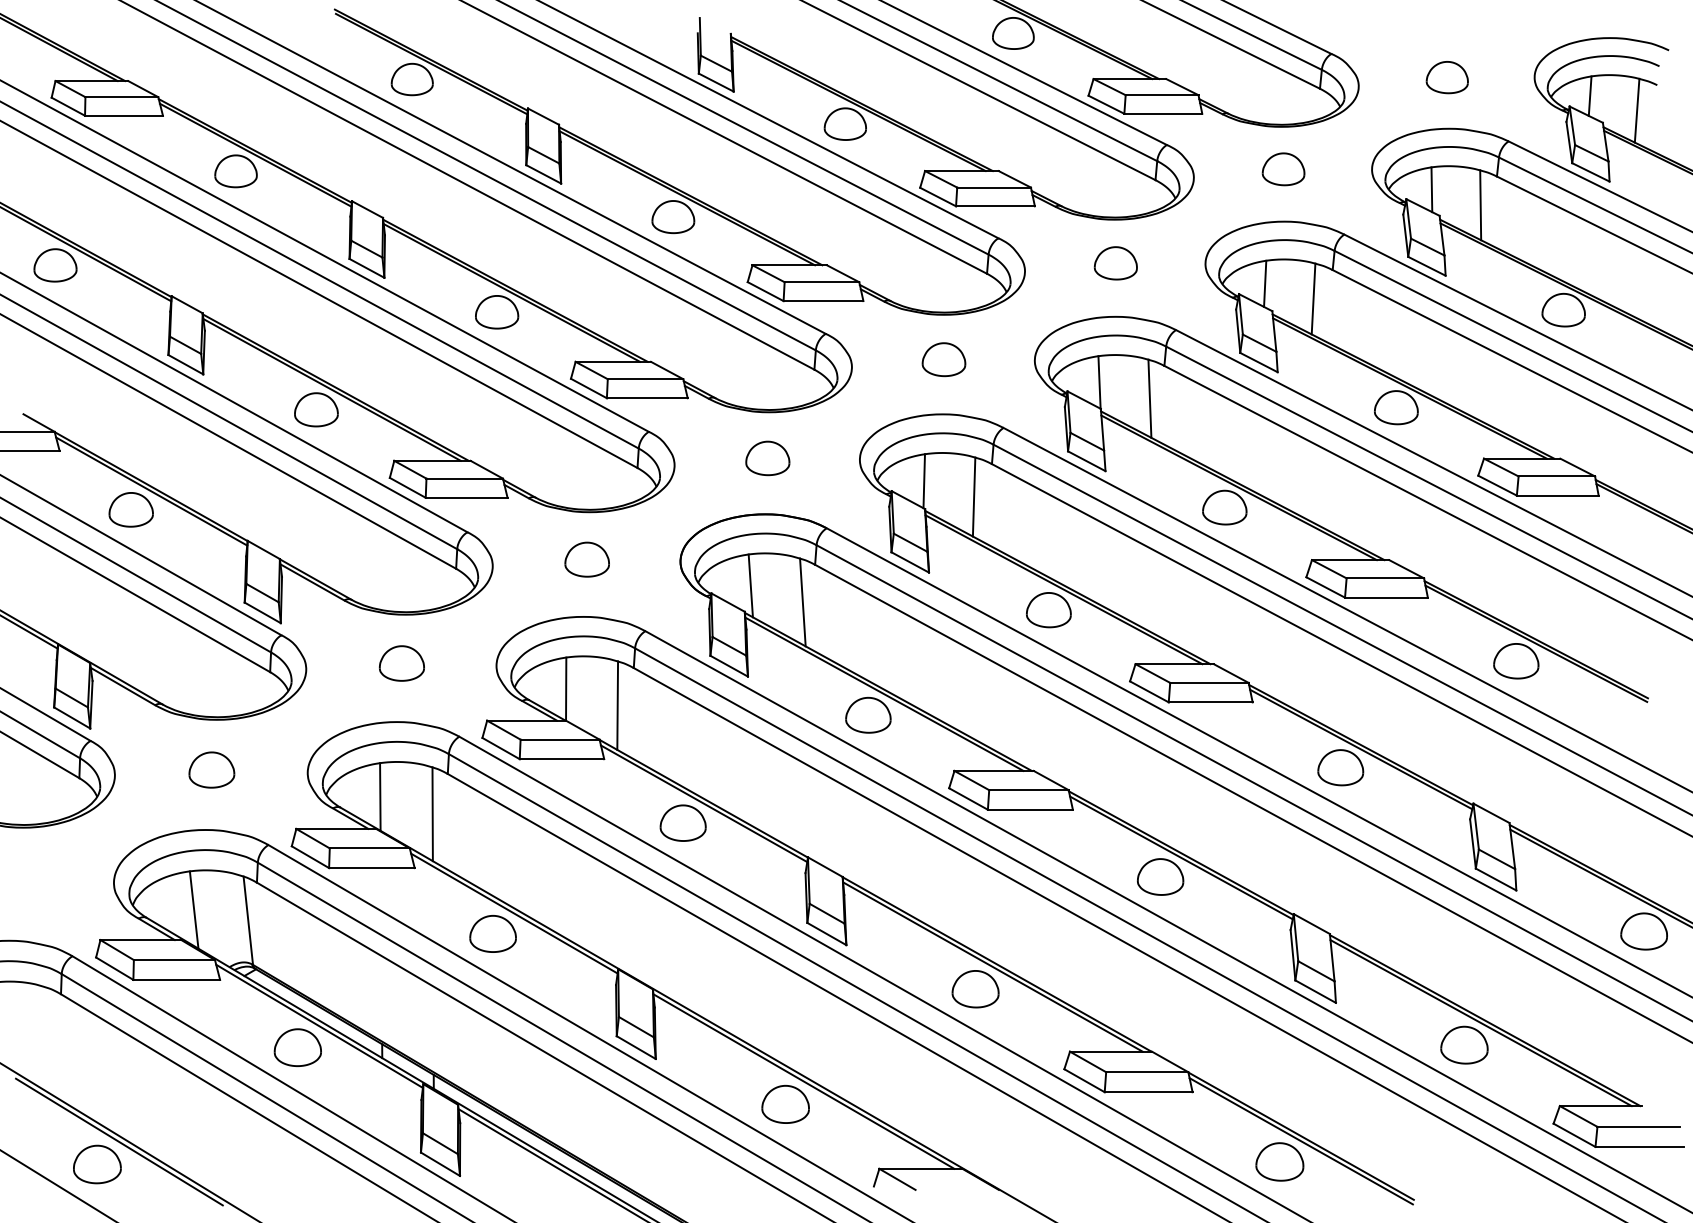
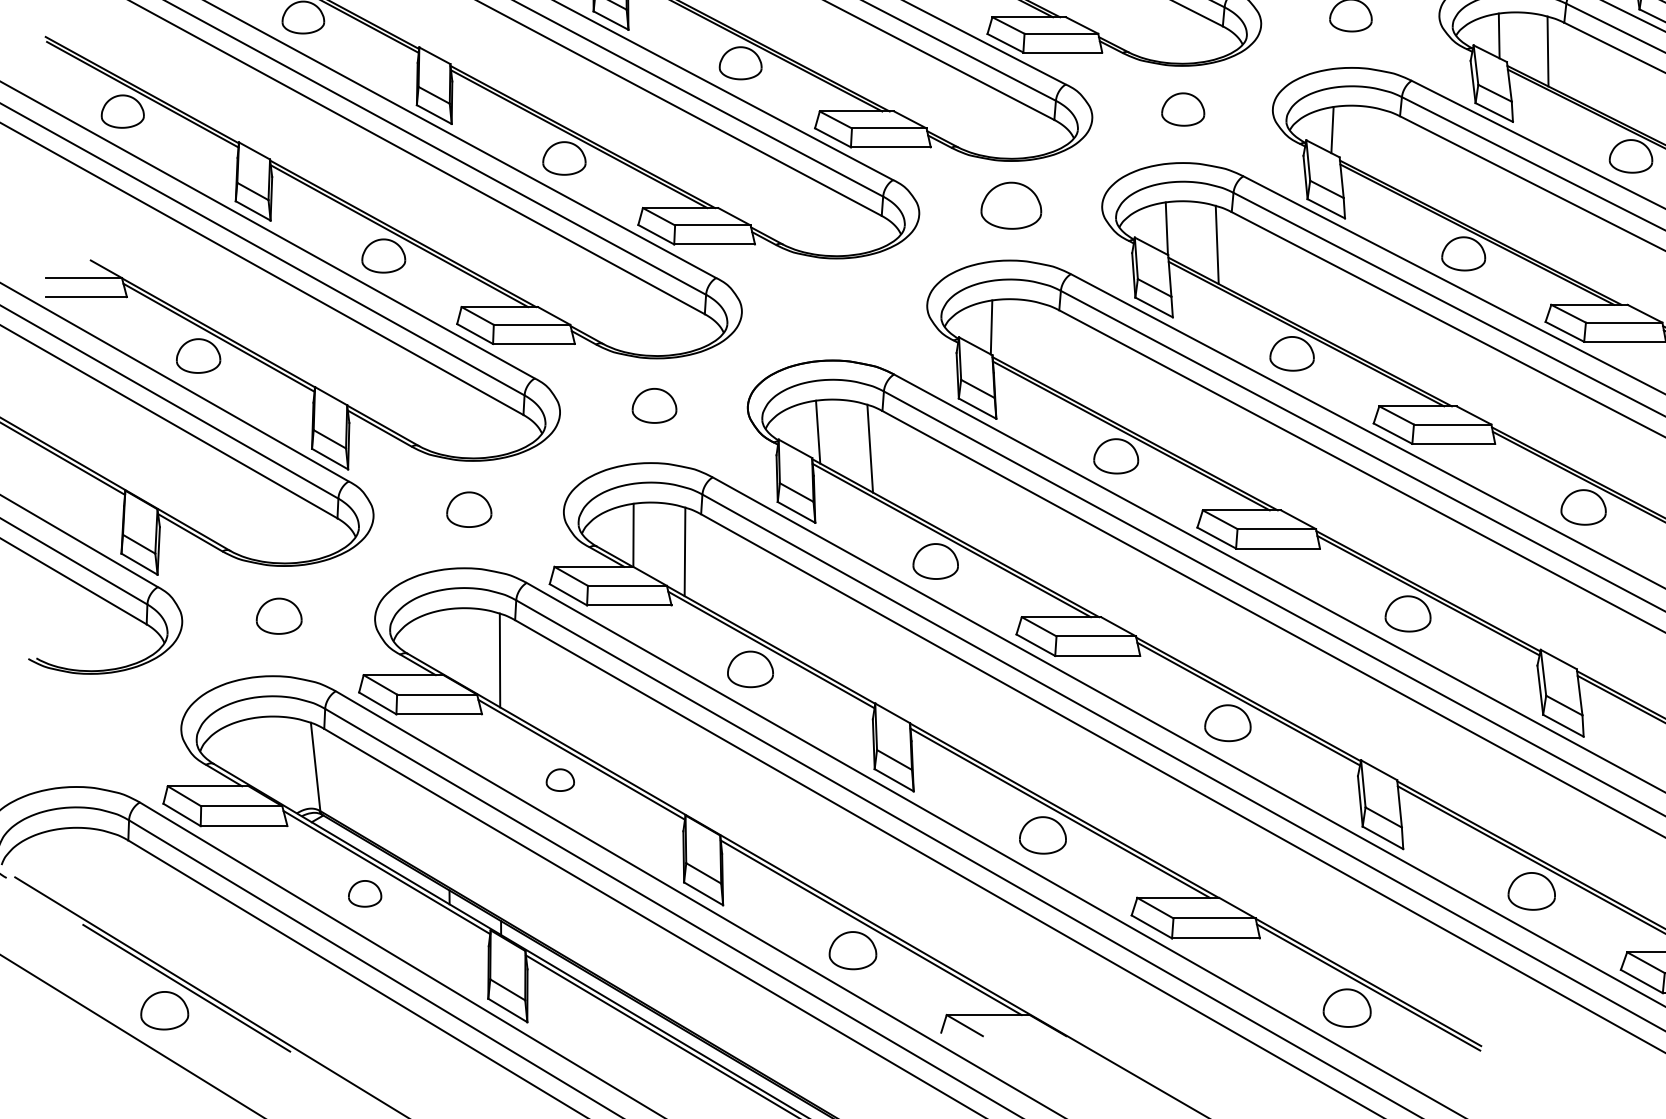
line: (1313, 298) -> (1380, 144), removed
part: (943, 359) -> (1010, 205), size x1.4
part: (767, 458) -> (834, 304), removed
line: (973, 496) -> (1040, 342), removed
line: (380, 796) -> (447, 642), removed
line: (193, 909) -> (260, 755), removed
part: (492, 933) -> (559, 779), size x0.6
part: (297, 1047) -> (364, 893), size x0.7

